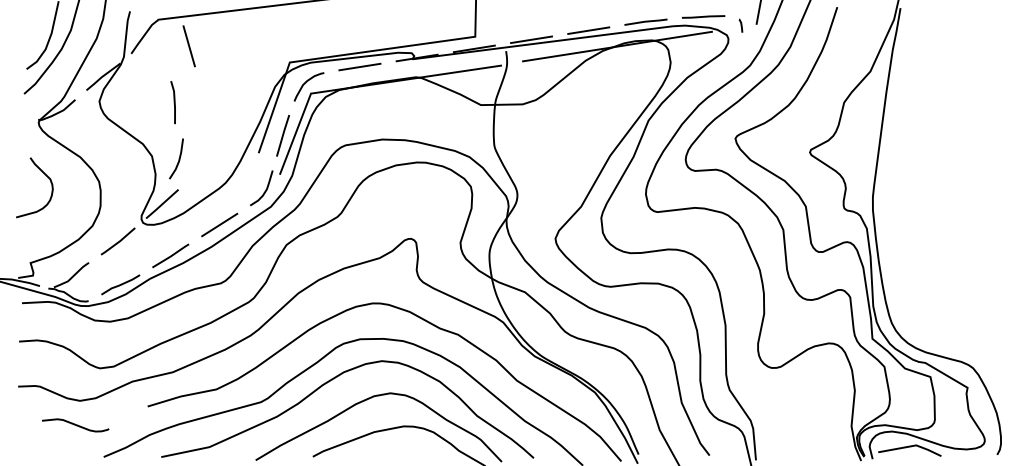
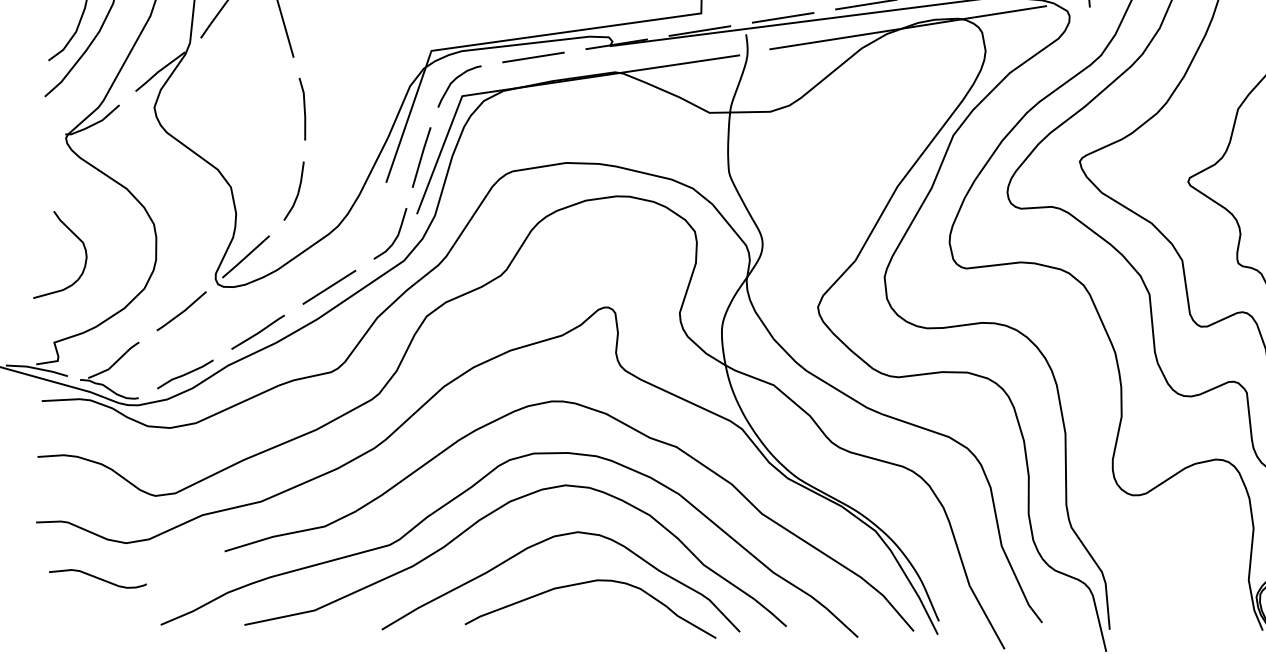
line: (173, 102) -> (302, 109), moved
curve: (178, 158) -> (297, 190), moved
curve: (45, 175) -> (75, 237), moved
curve: (75, 425) -> (97, 579), moved

